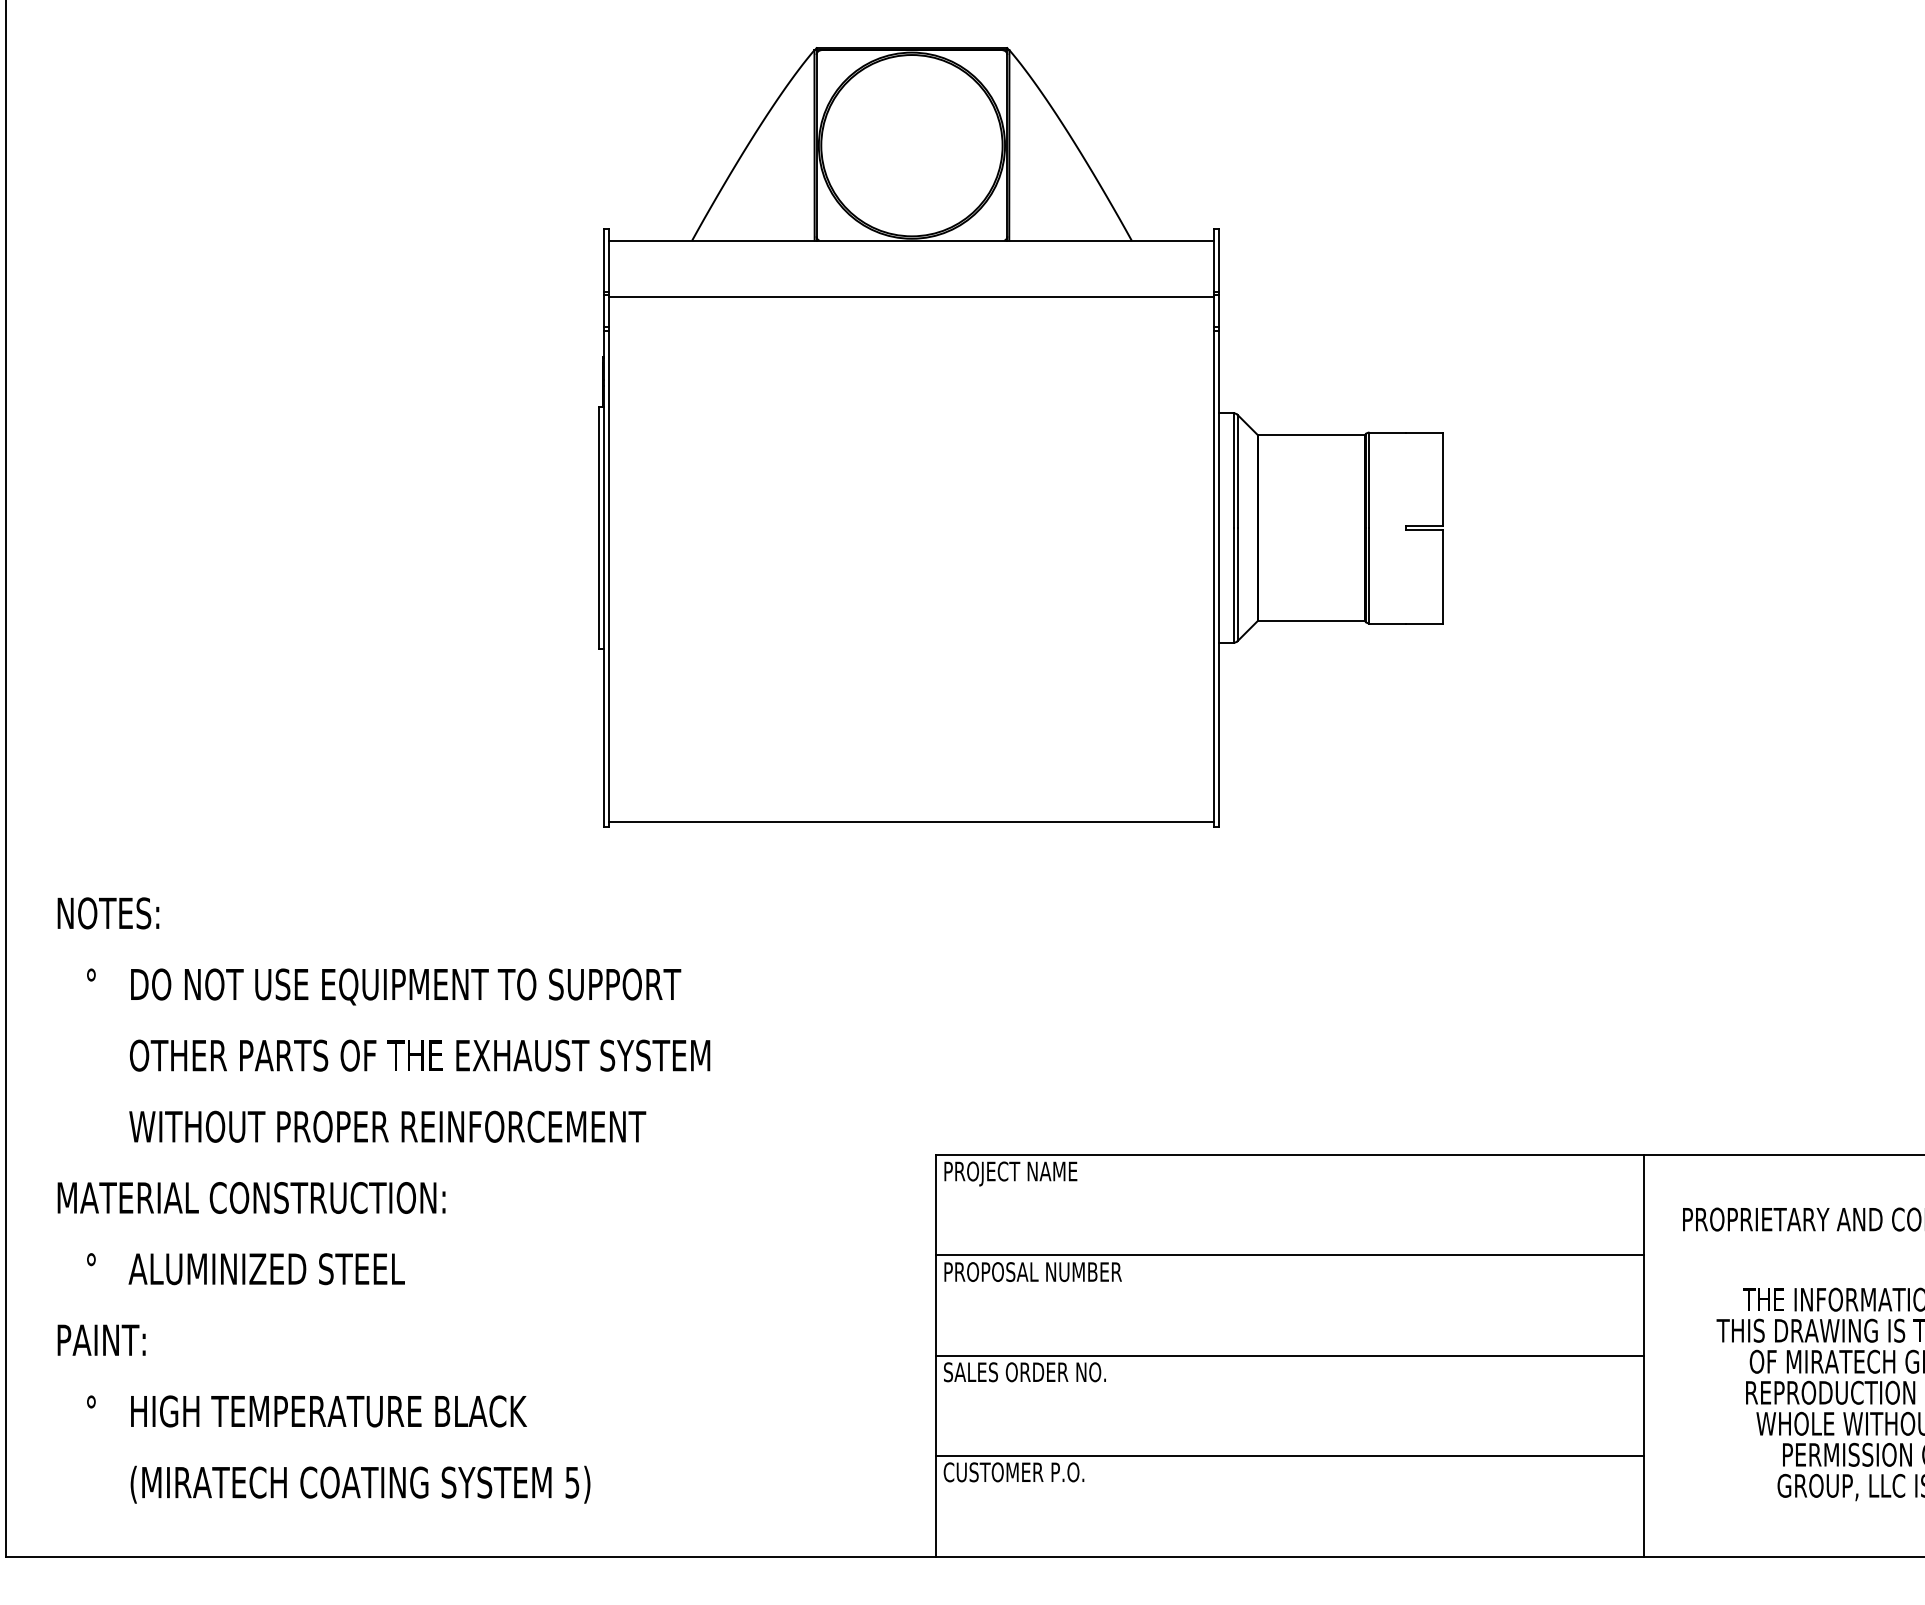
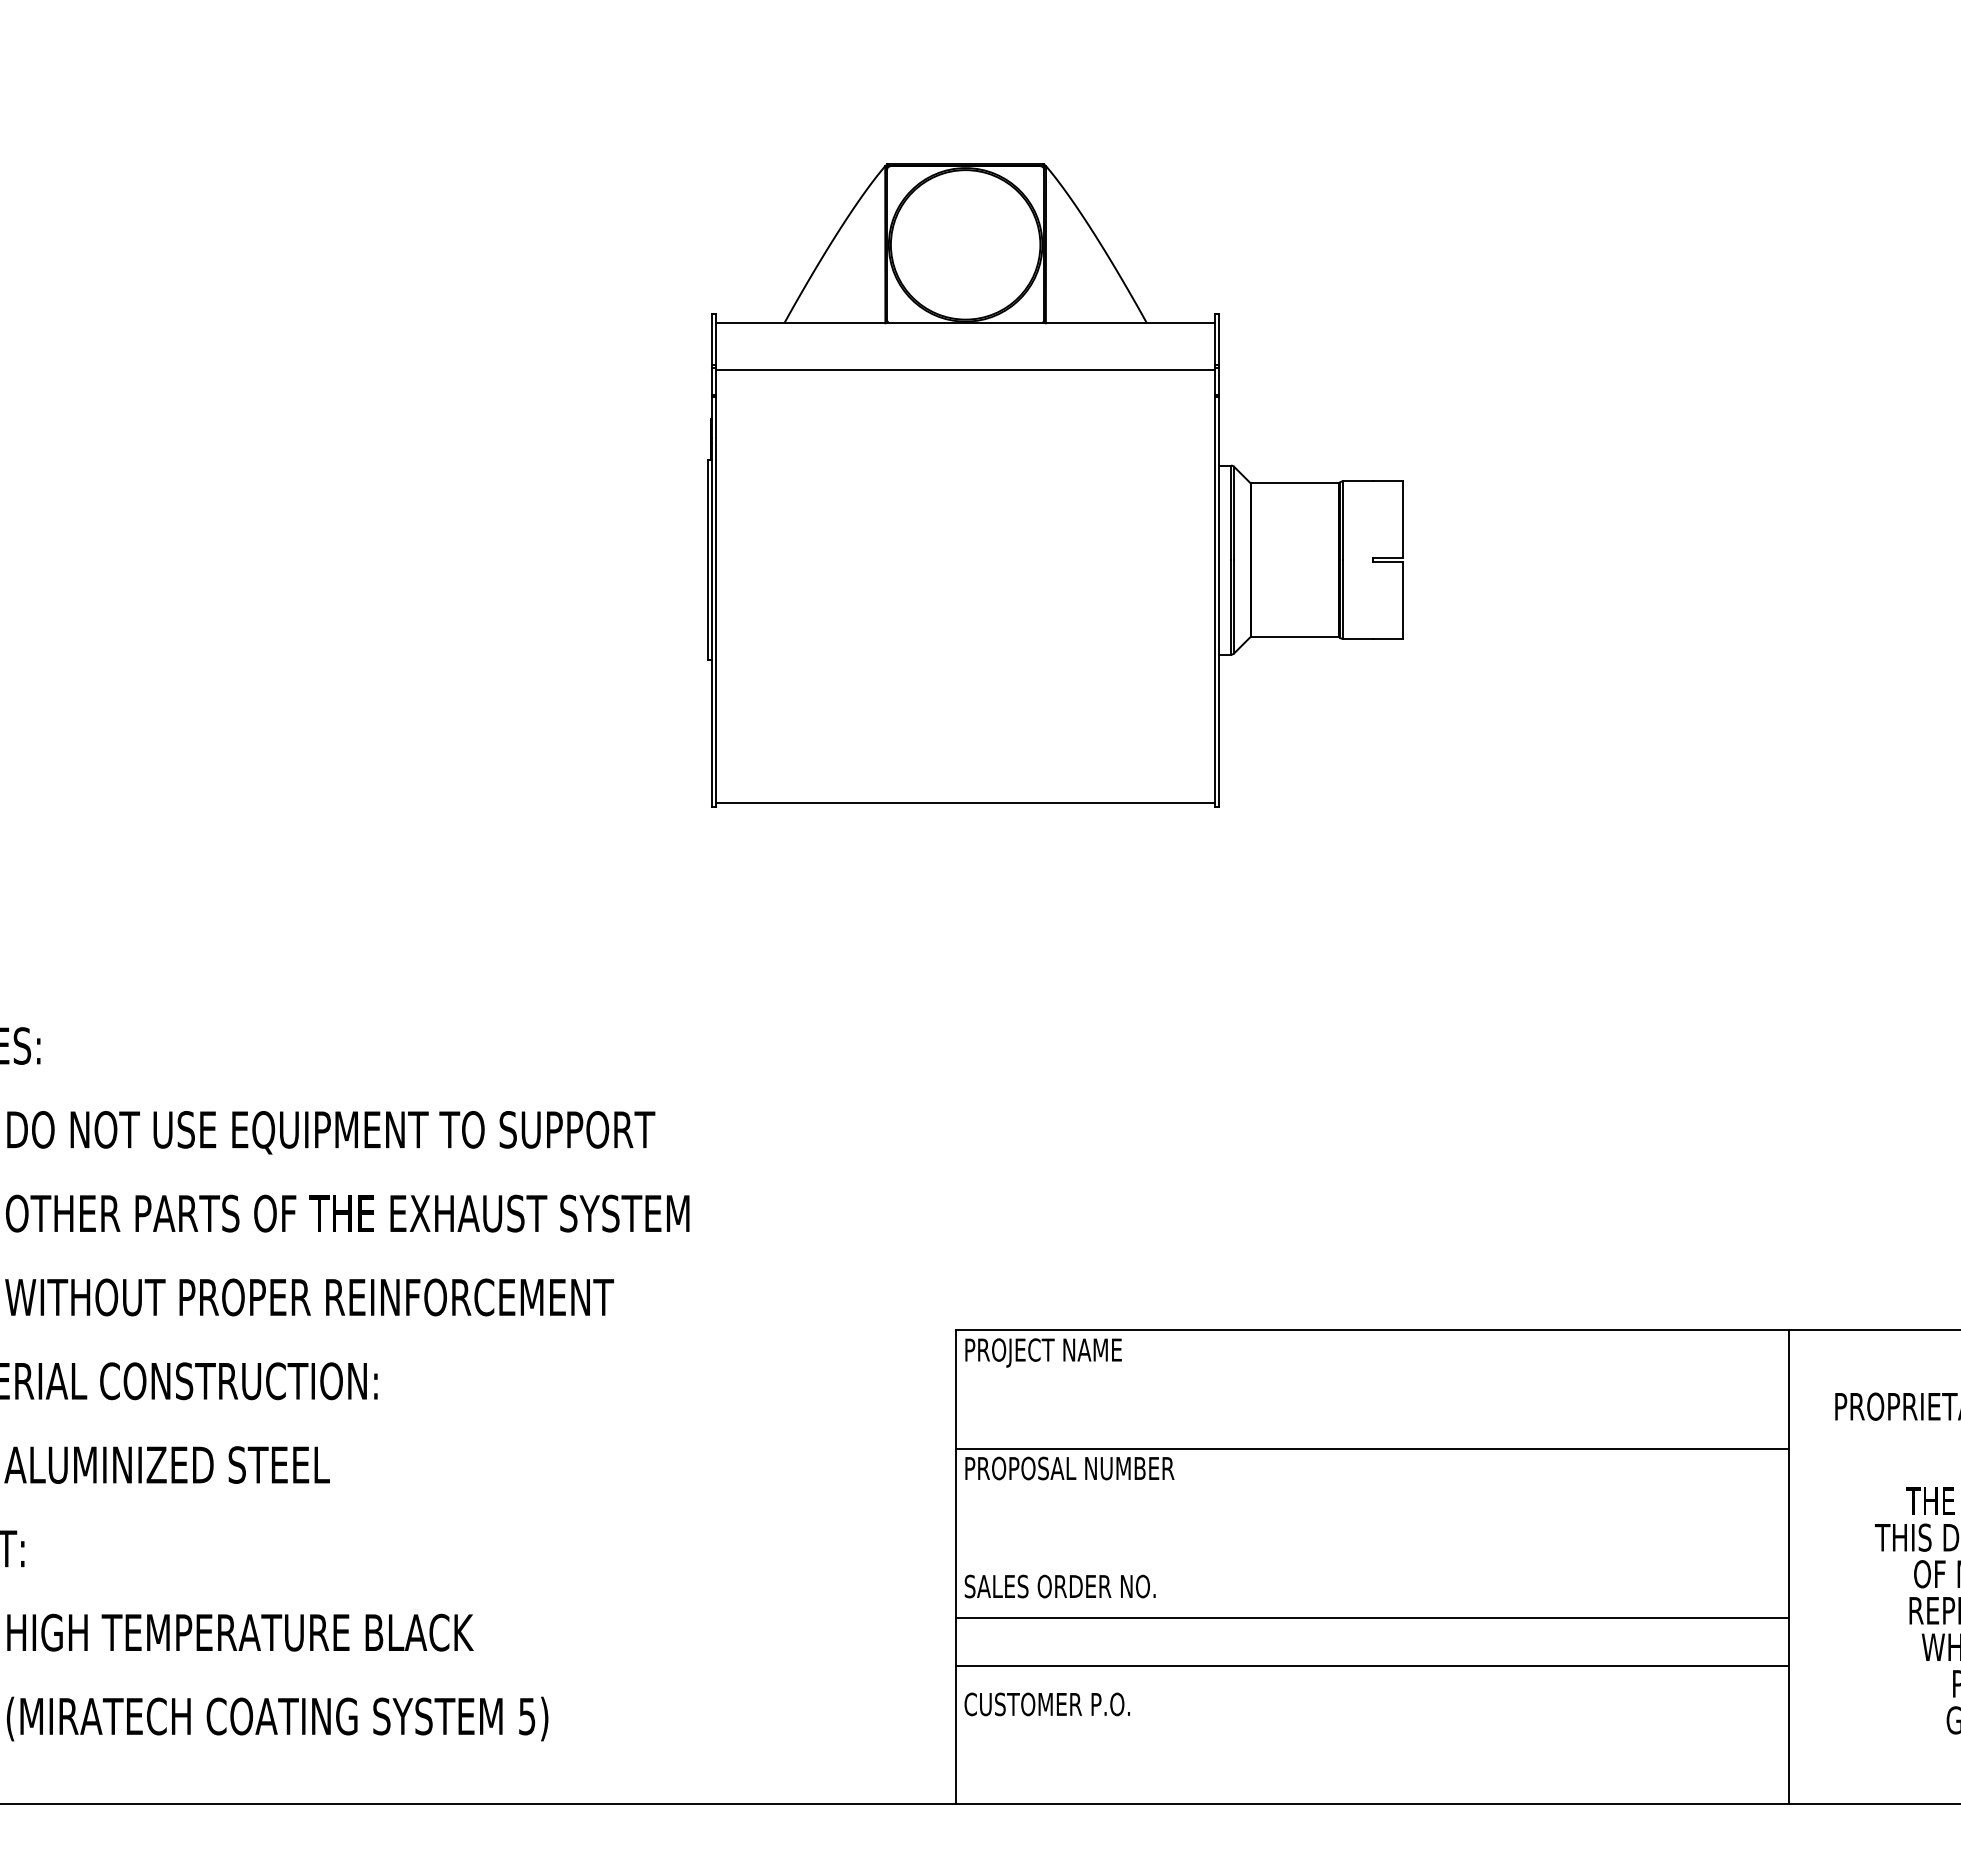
part: (1020, 437) -> (1054, 485), size x0.7
line: (1289, 1355) -> (1371, 1665), moved
line: (1289, 1456) -> (1371, 1618), moved

